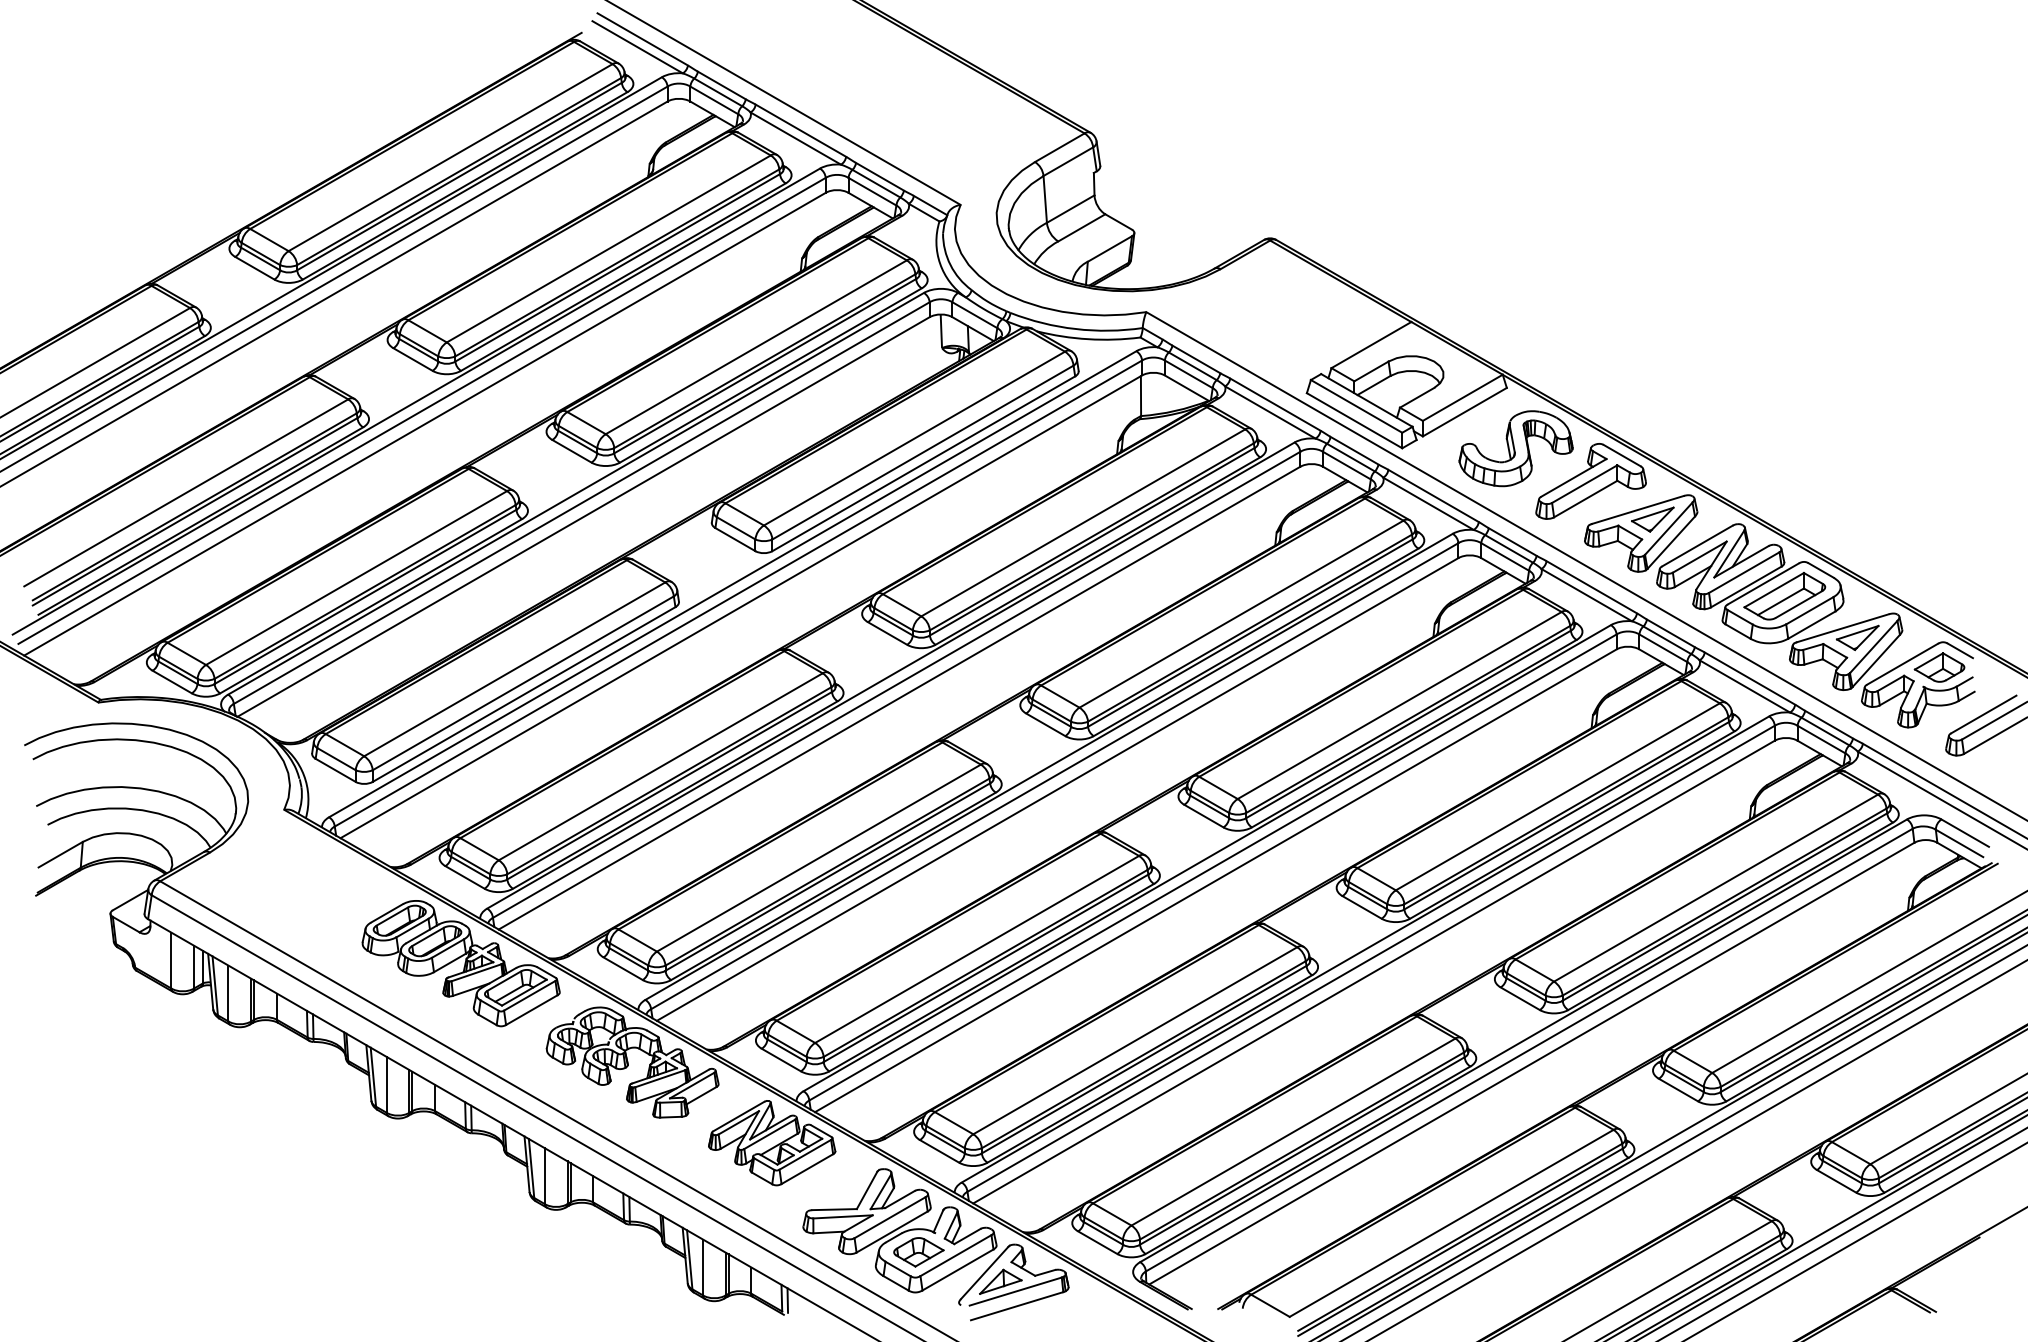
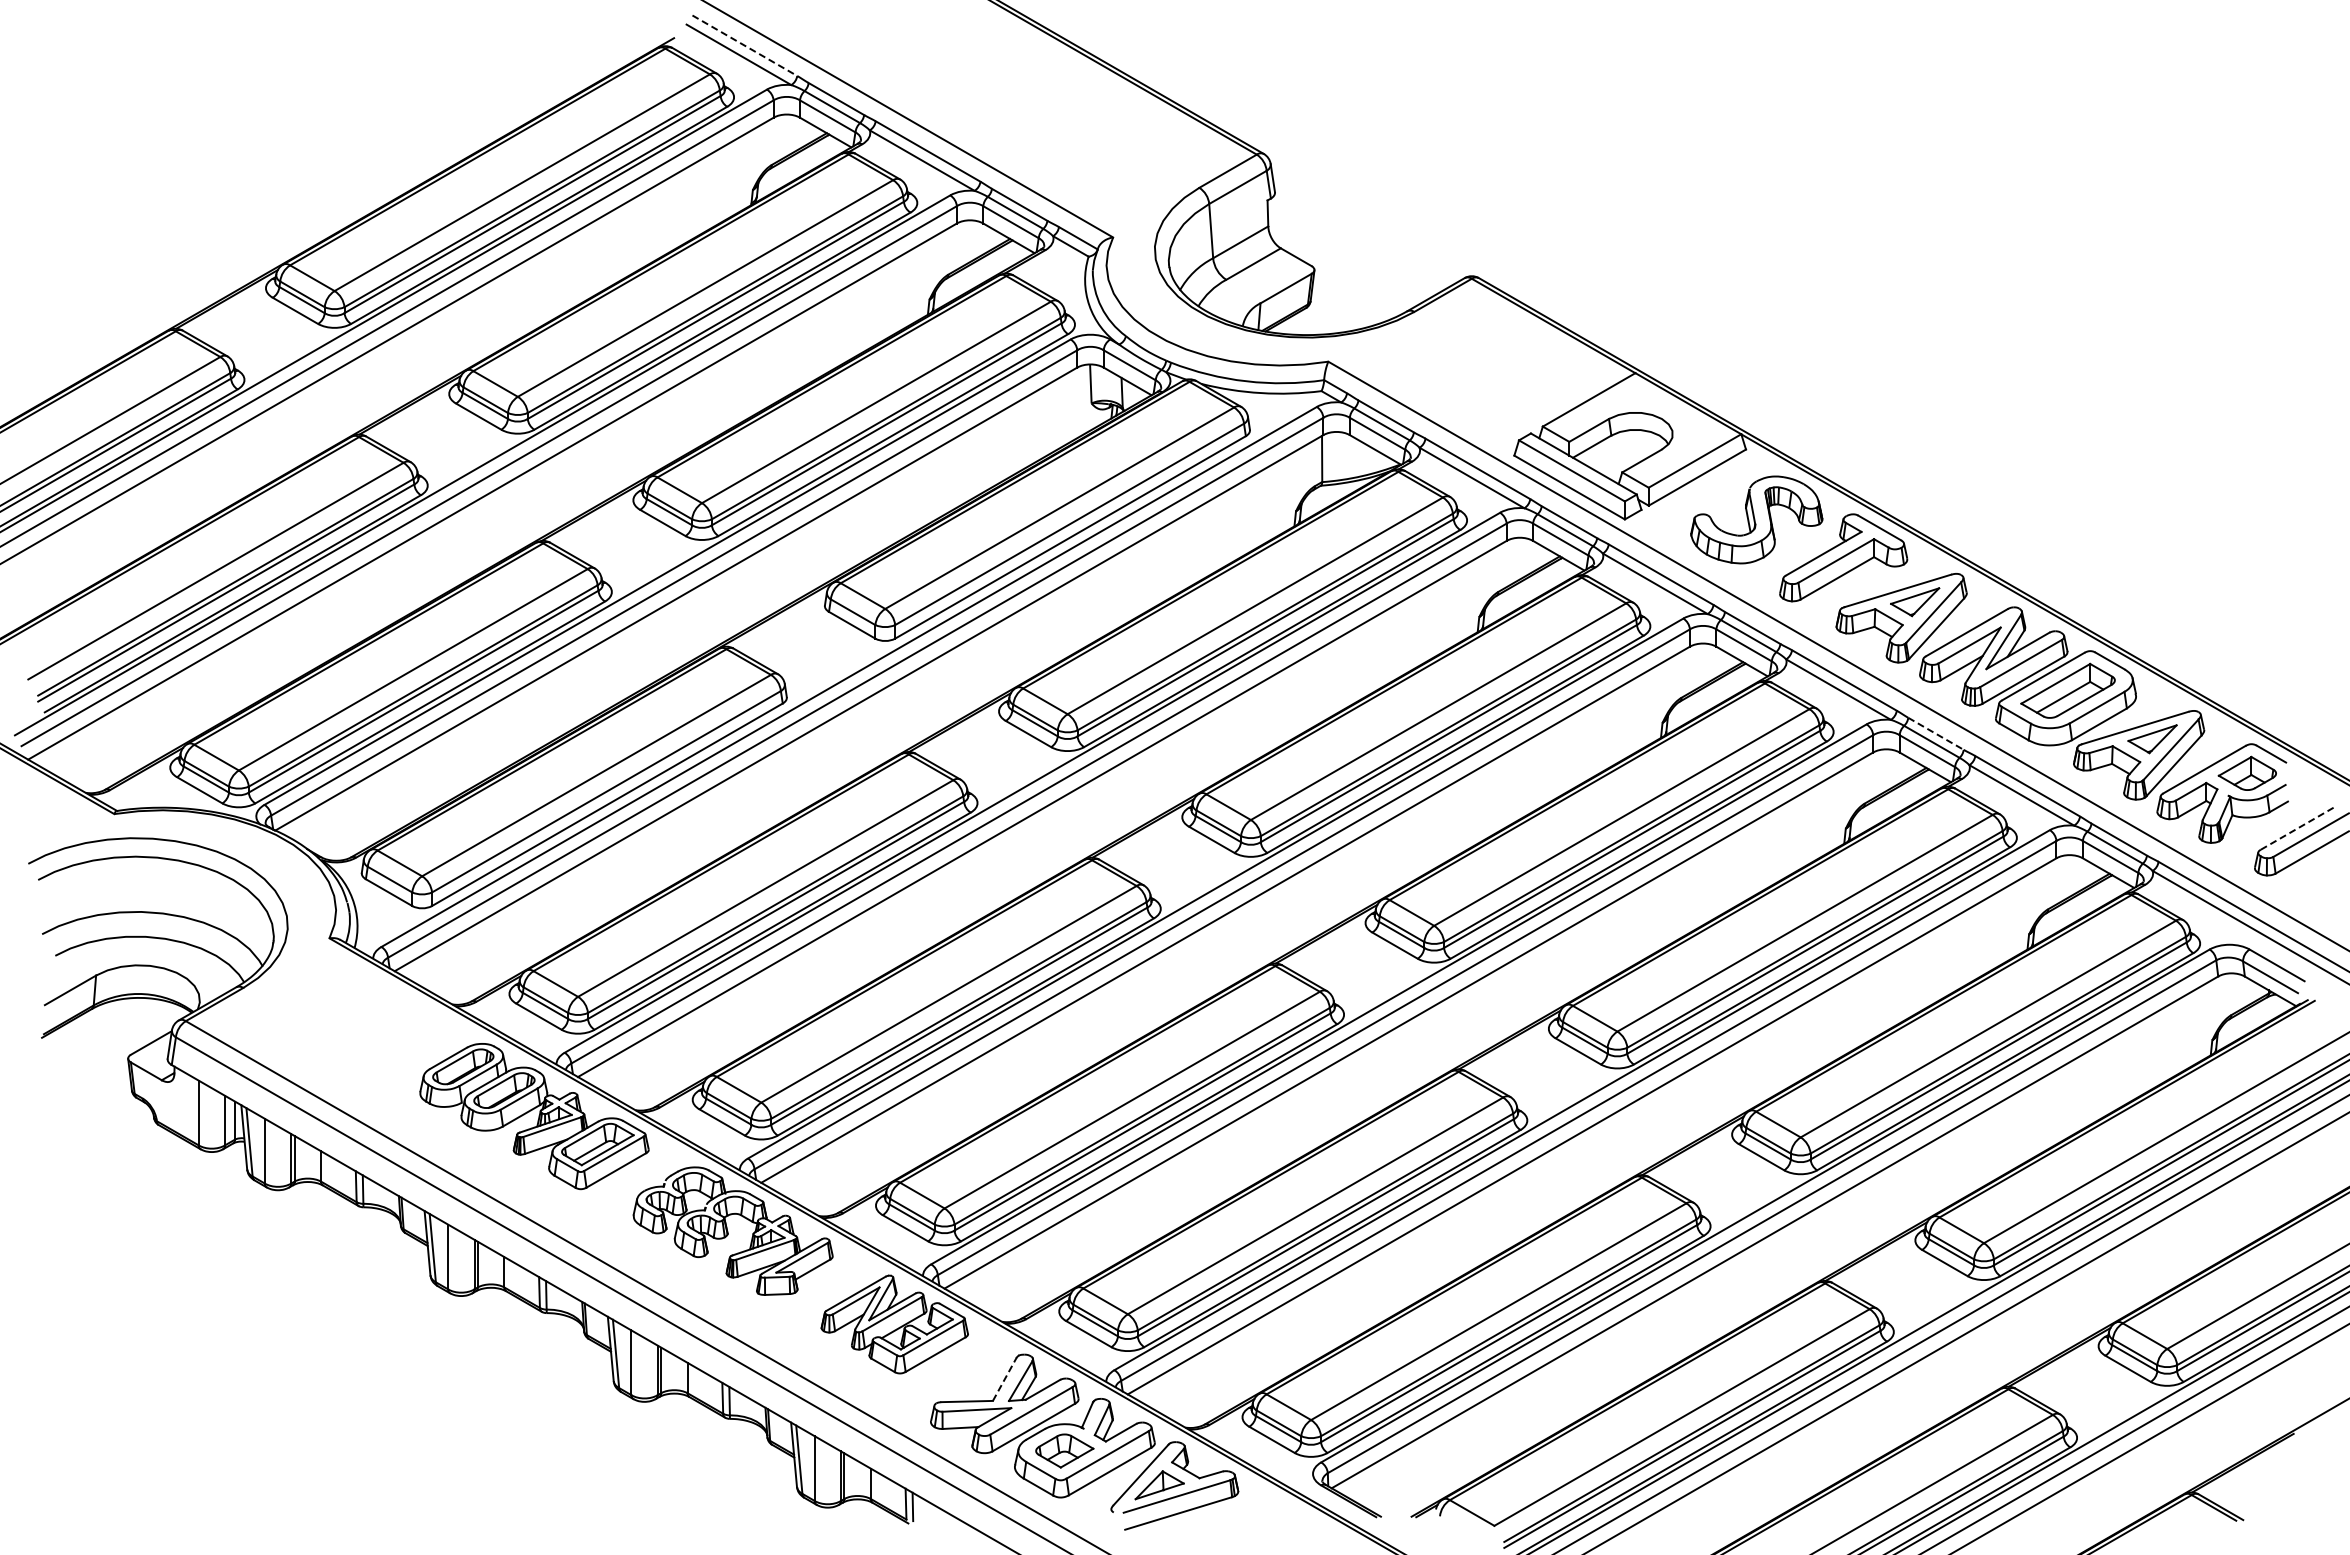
line: (643, 39) -> (745, 45), solid -> dashed
line: (1671, 633) -> (1936, 734), solid -> dashed
line: (1983, 714) -> (2298, 827), solid -> dashed
line: (866, 1190) -> (1004, 1379), solid -> dashed

